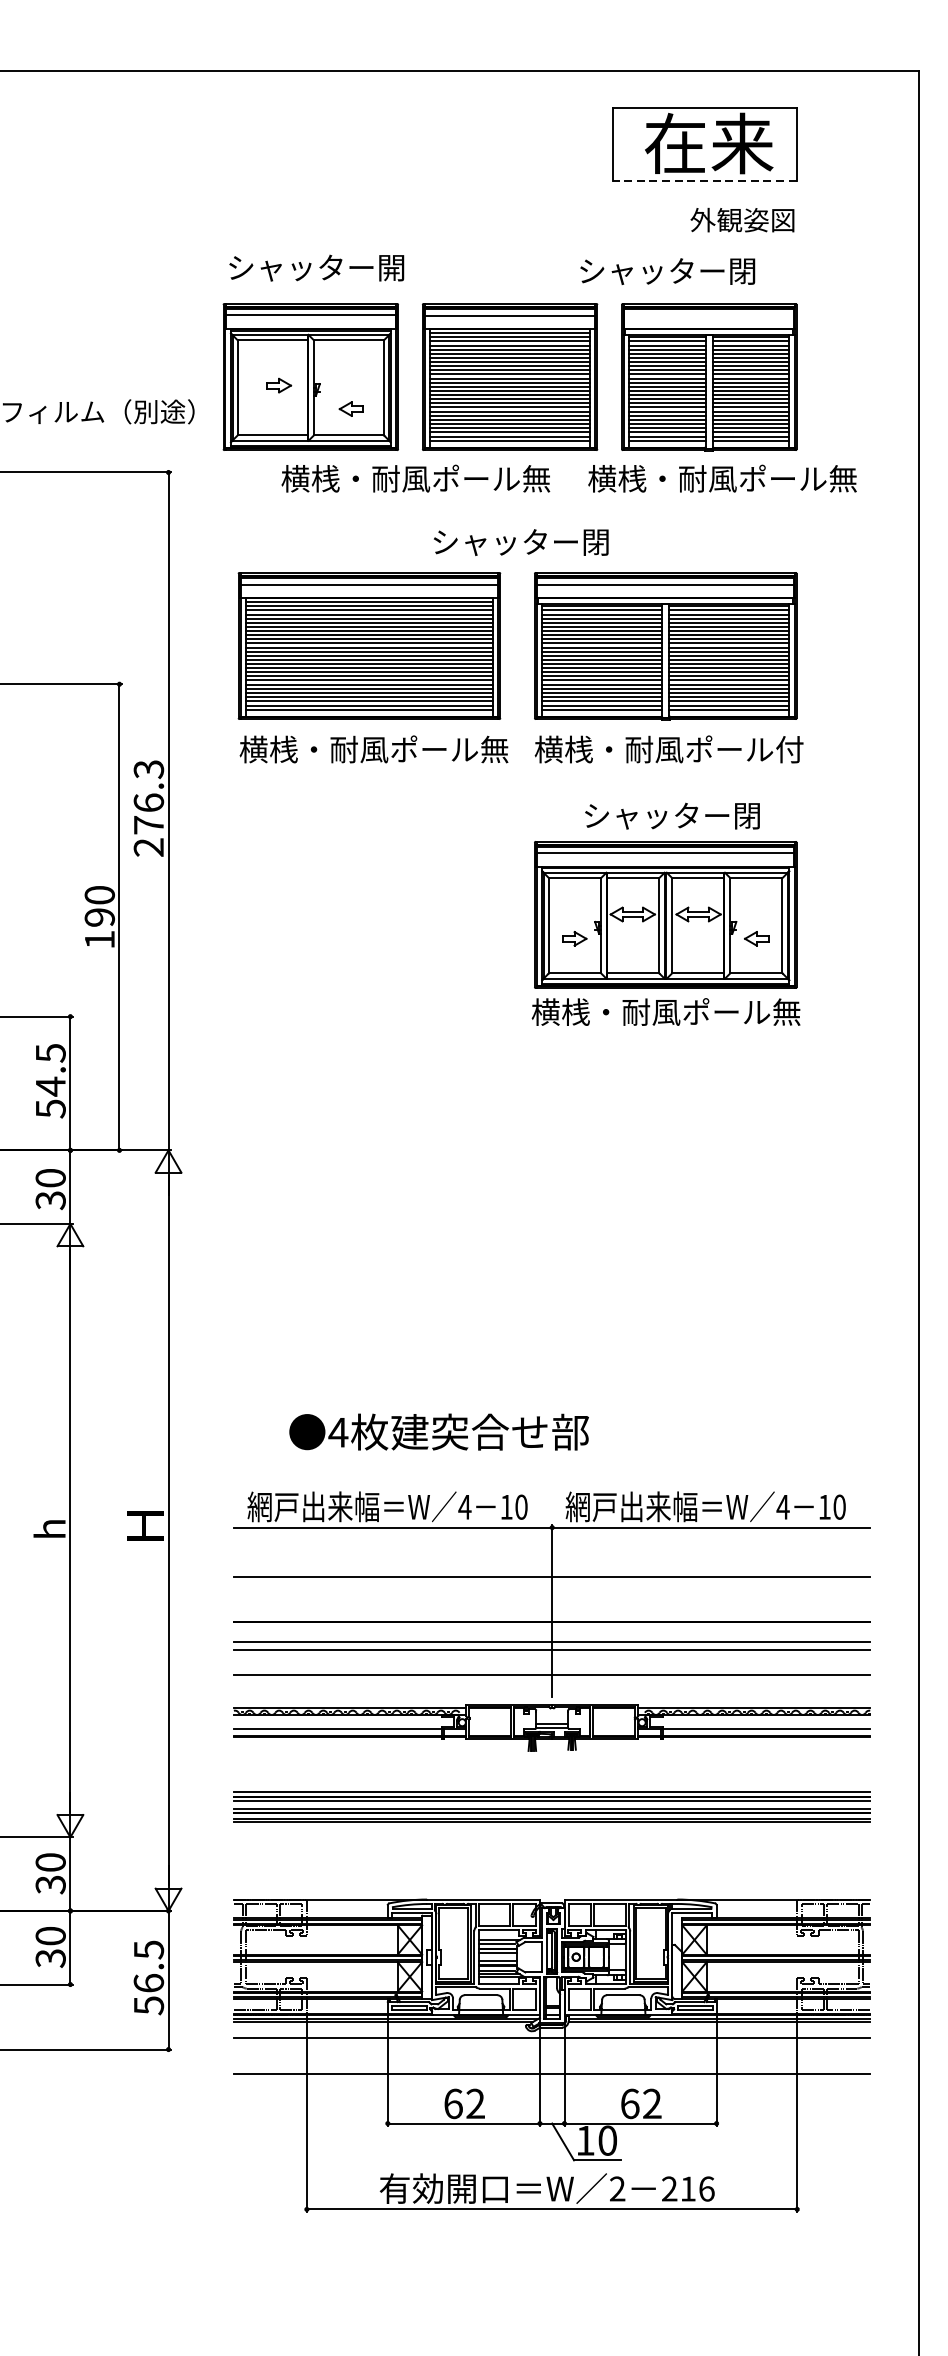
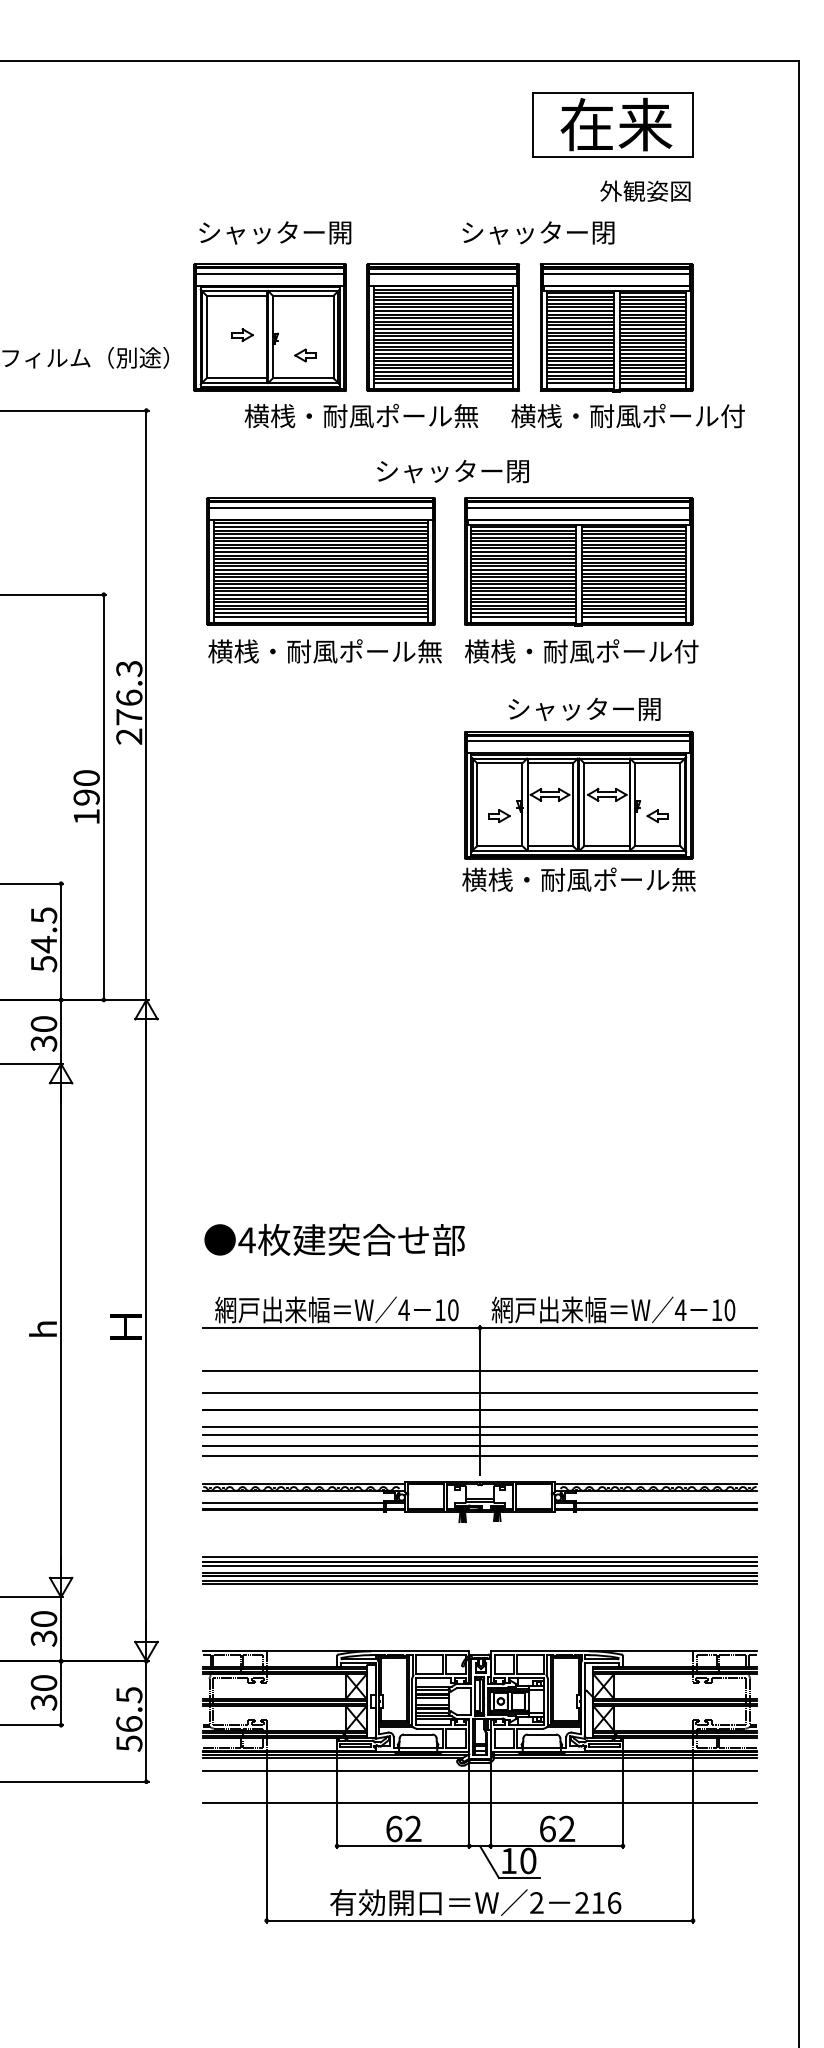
line: (704, 181) -> (612, 157), dashed -> solid
text: (667, 271) -> (538, 232), moved
line: (709, 315) -> (616, 274), added
text: (842, 479) -> (732, 416), 横桟・耐風ポール無 -> 横桟・耐風ポール付
text: (747, 818) -> (649, 711), シャッター閉 -> シャッター開
text: (438, 1431) -> (334, 1239), moved
line: (551, 1602) -> (479, 1393), added
line: (551, 1663) -> (479, 1446), added

